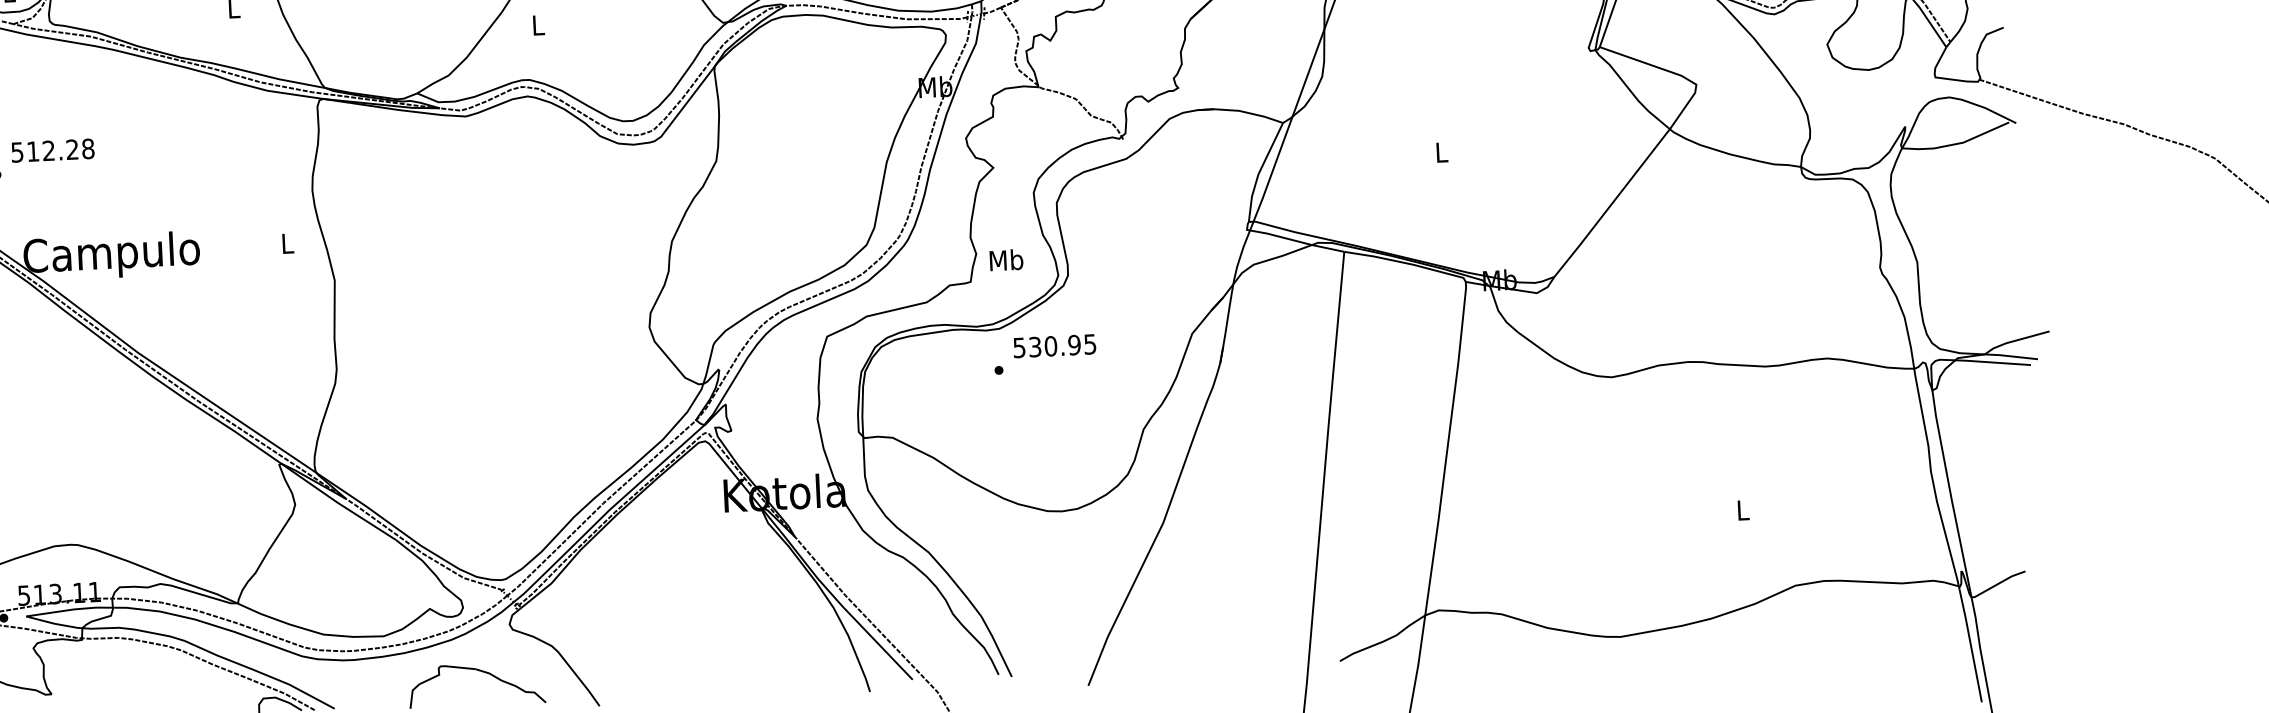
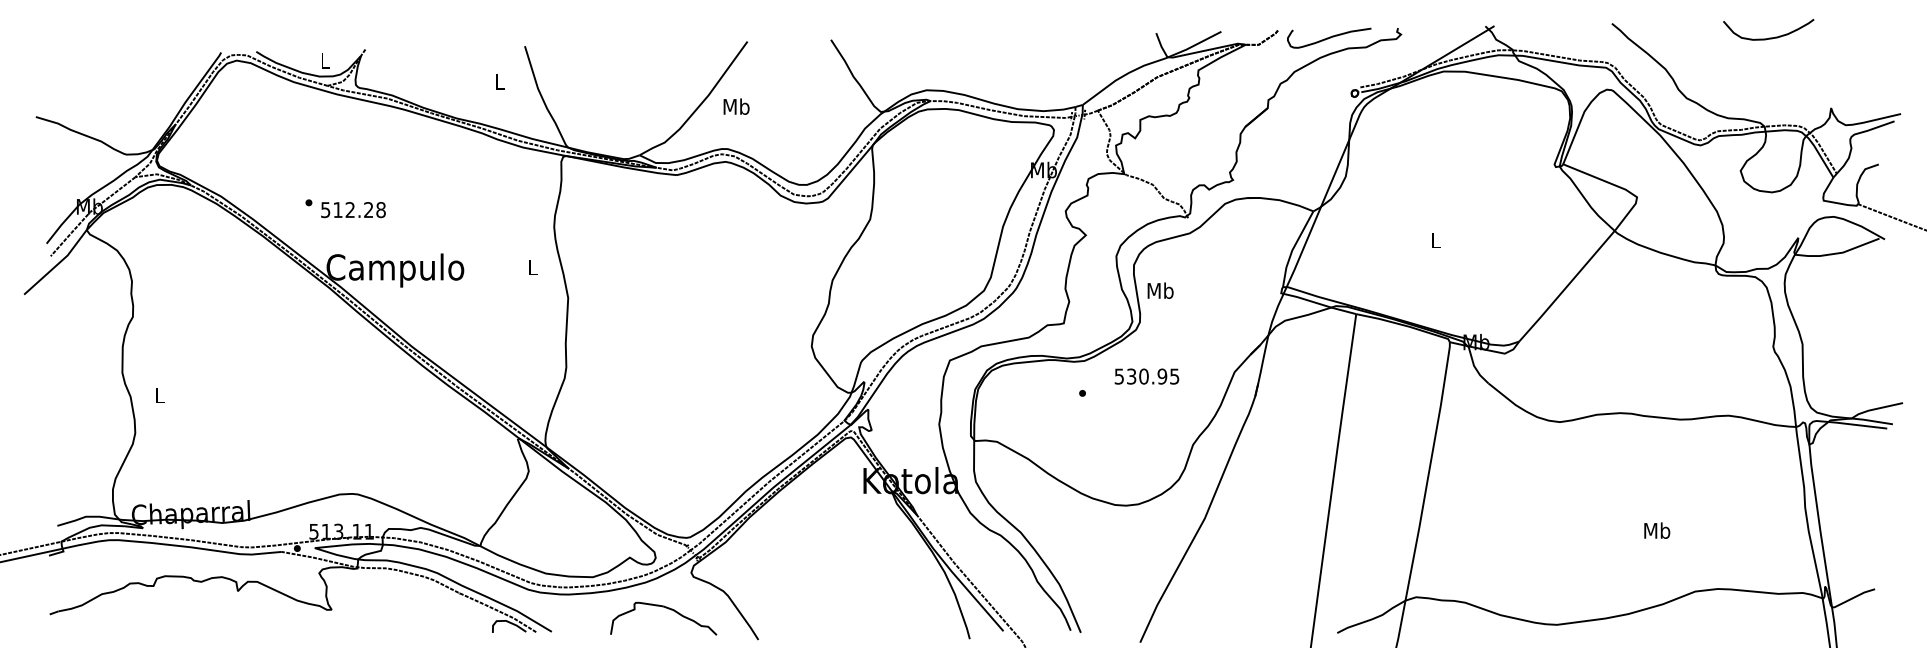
text: (538, 24) -> (736, 106), L -> Mb
text: (53, 151) -> (353, 210), moved
text: (1006, 259) -> (1160, 290), moved
text: (1054, 346) -> (1146, 376), moved
text: (1743, 509) -> (1657, 530), L -> Mb

